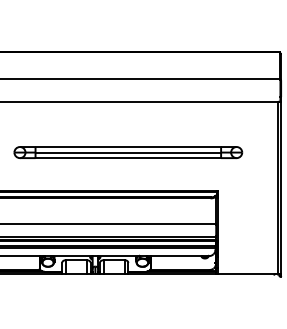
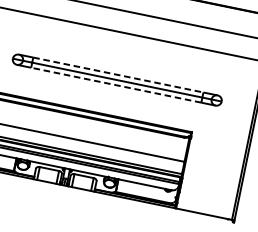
line: (128, 147) -> (118, 75), solid -> dashed
line: (128, 158) -> (116, 85), solid -> dashed

